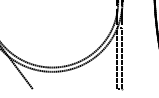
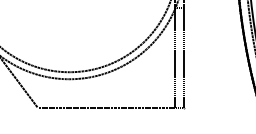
line: (75, 89) -> (107, 108), added

